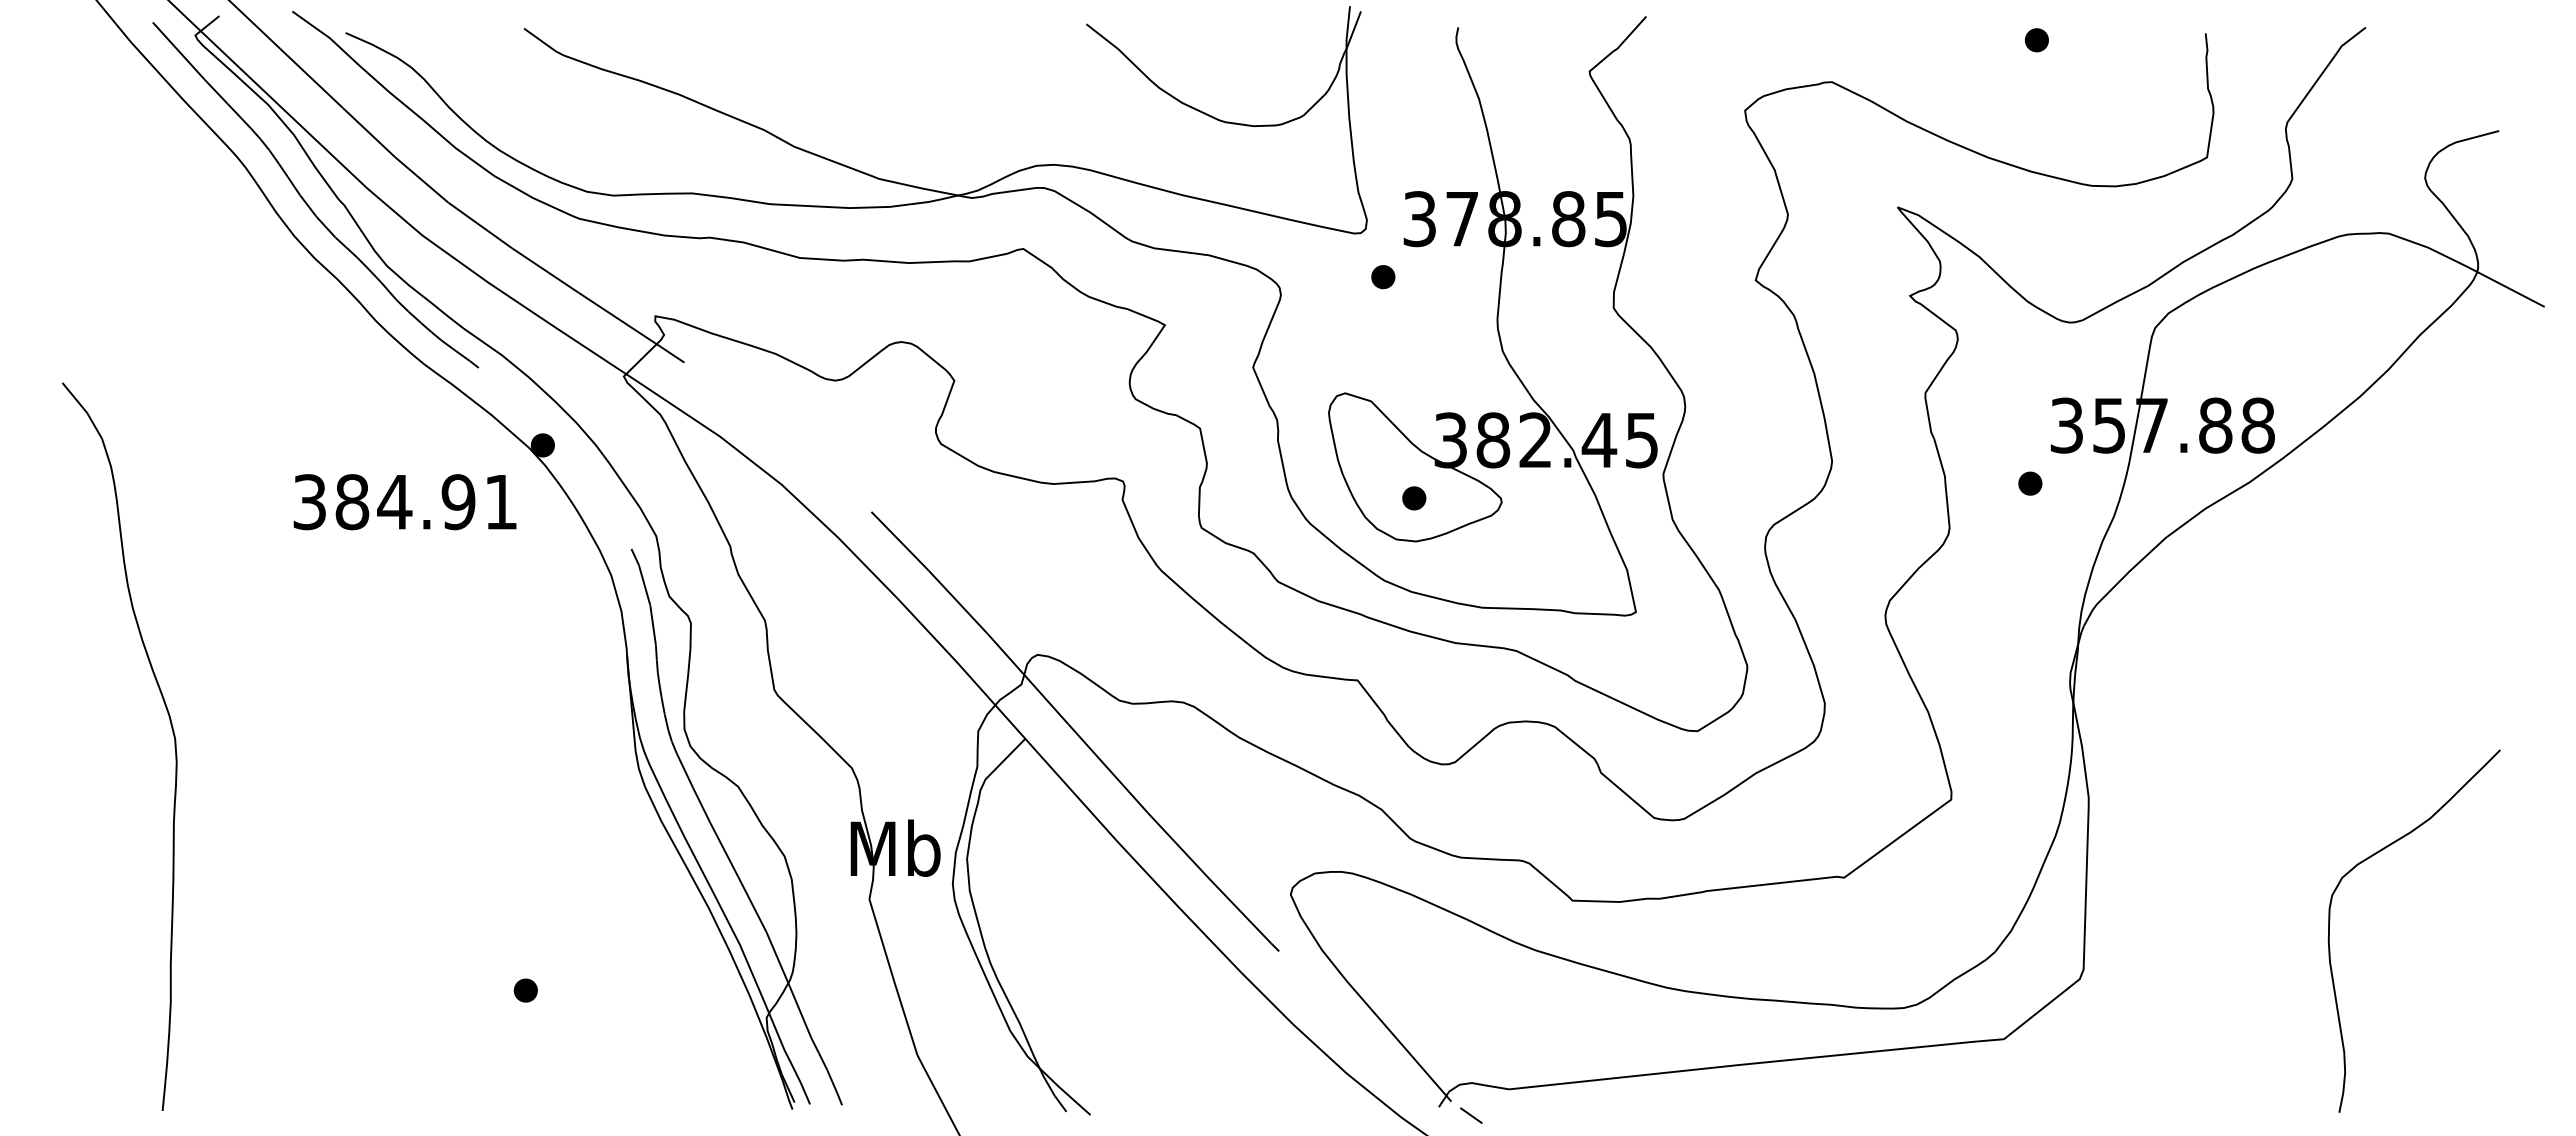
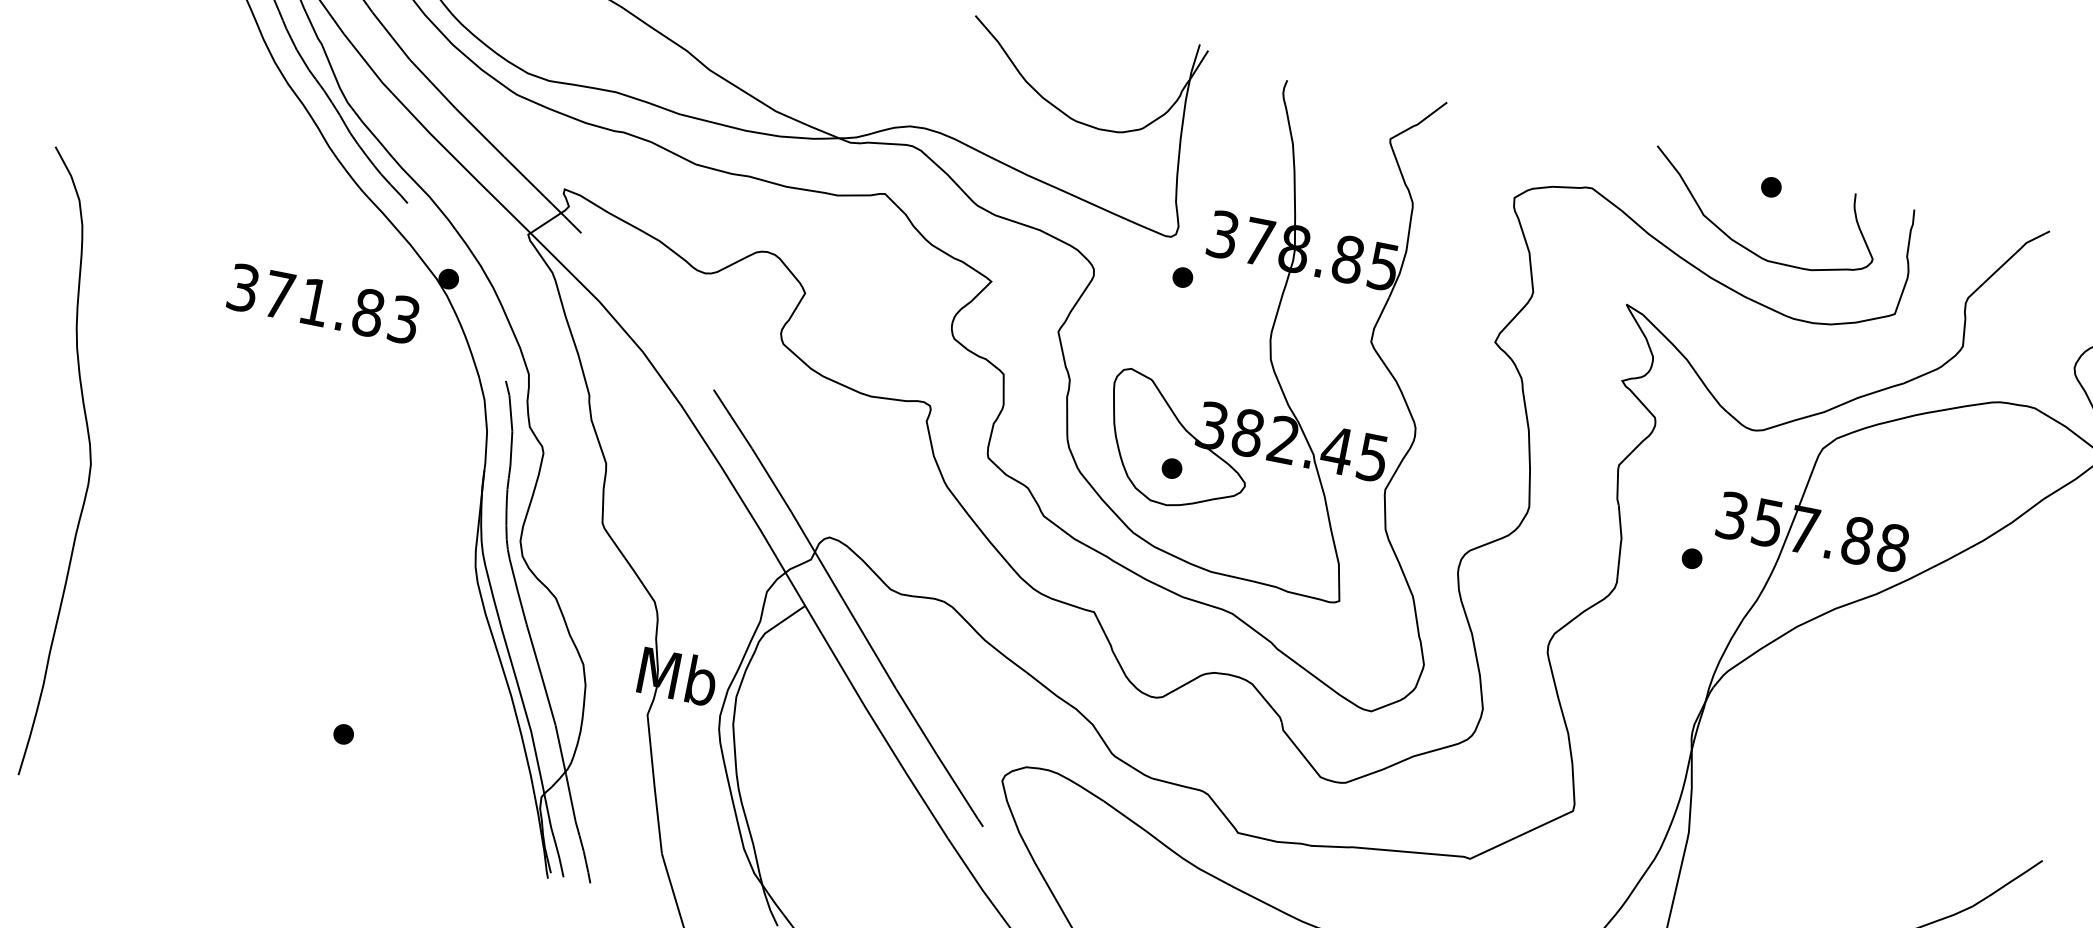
curve: (2018, 113) -> (1743, 245), added
text: (426, 502) -> (341, 307), 384.91 -> 371.83

